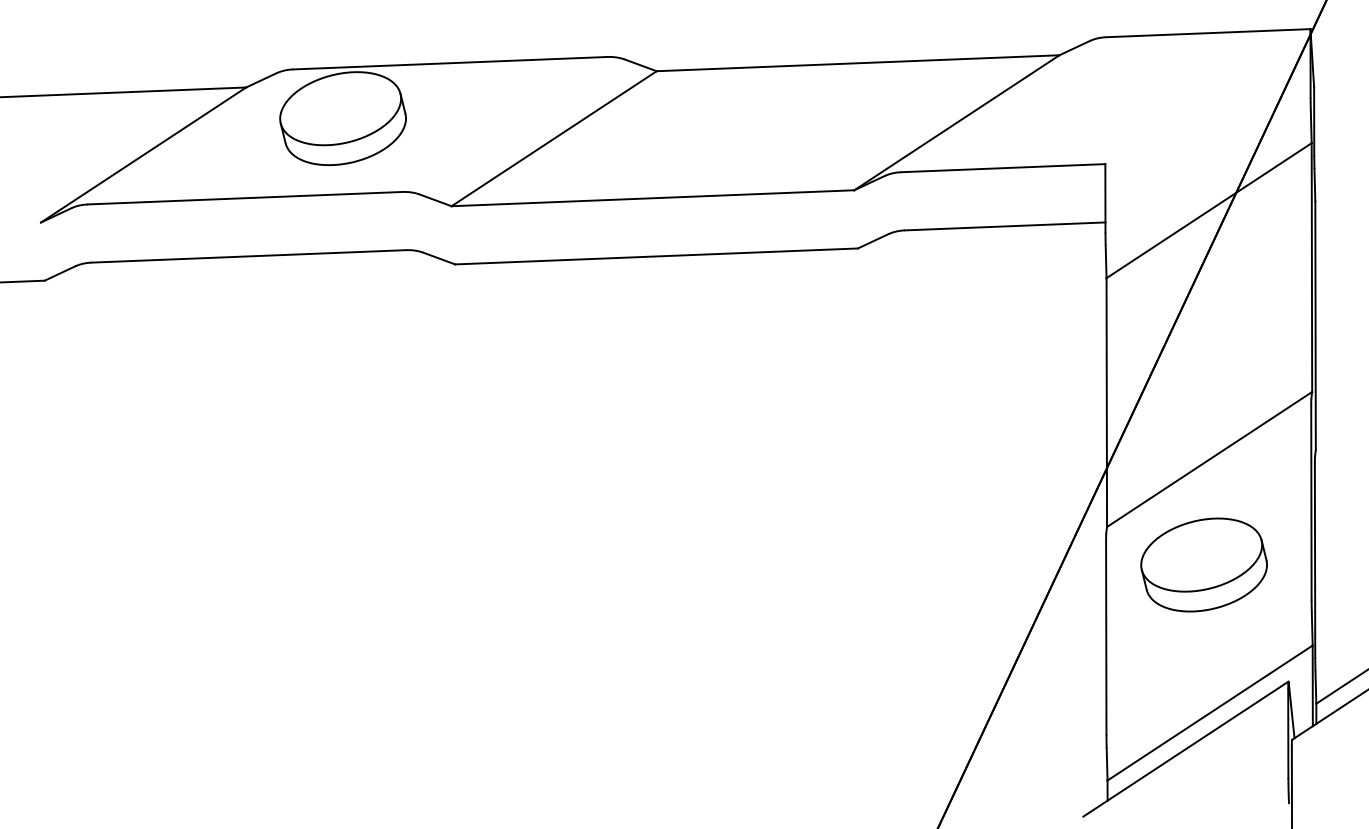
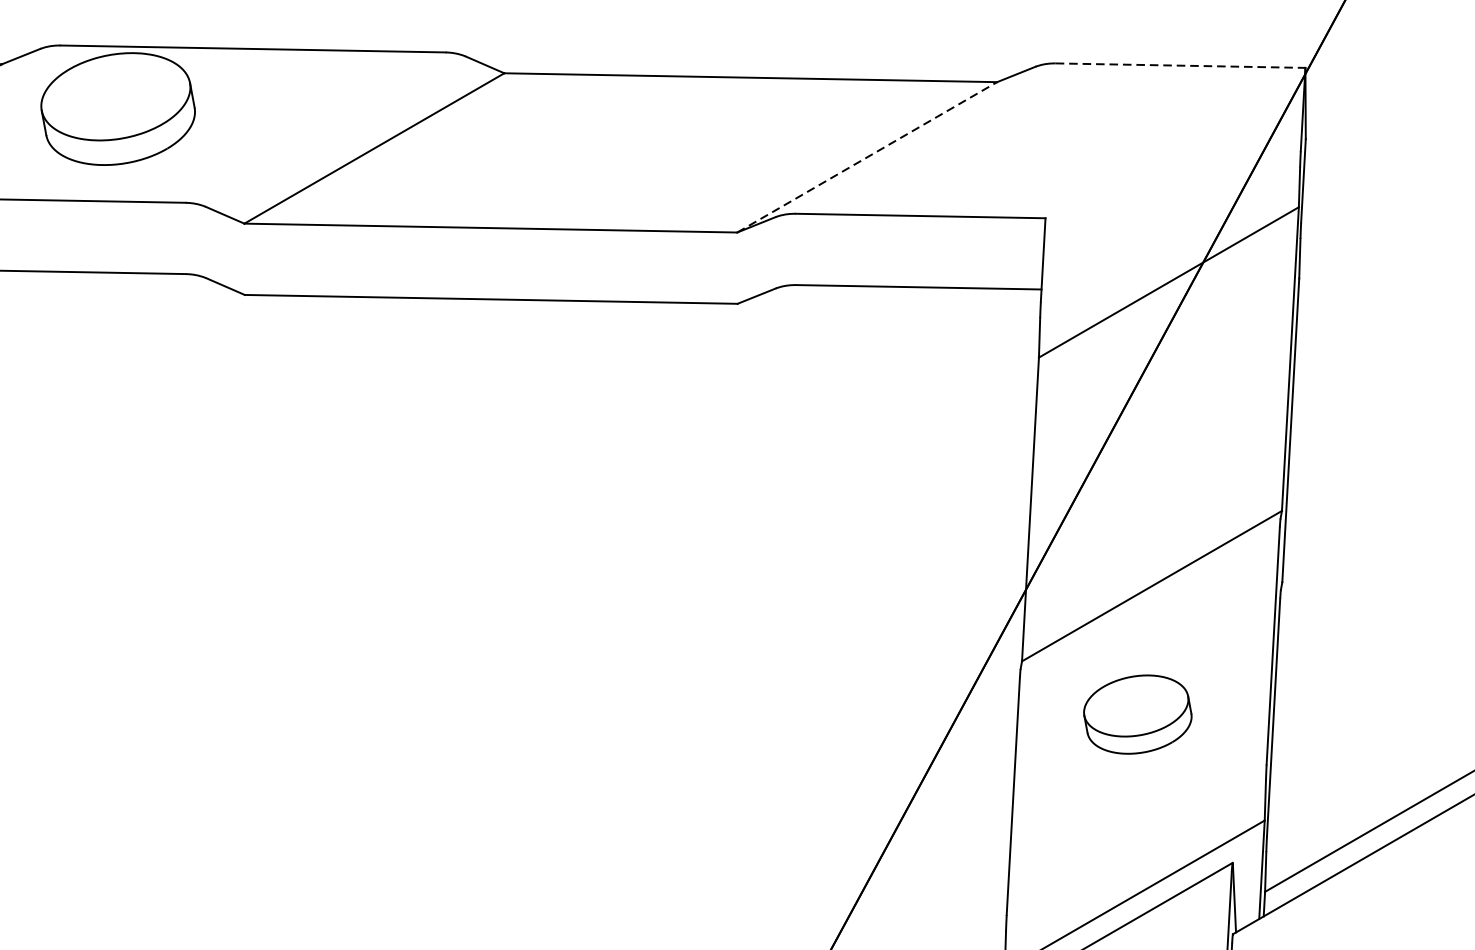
line: (1208, 33) -> (1180, 66), solid -> dashed
line: (956, 122) -> (866, 156), solid -> dashed
part: (1203, 564) -> (1137, 713), size x0.7

